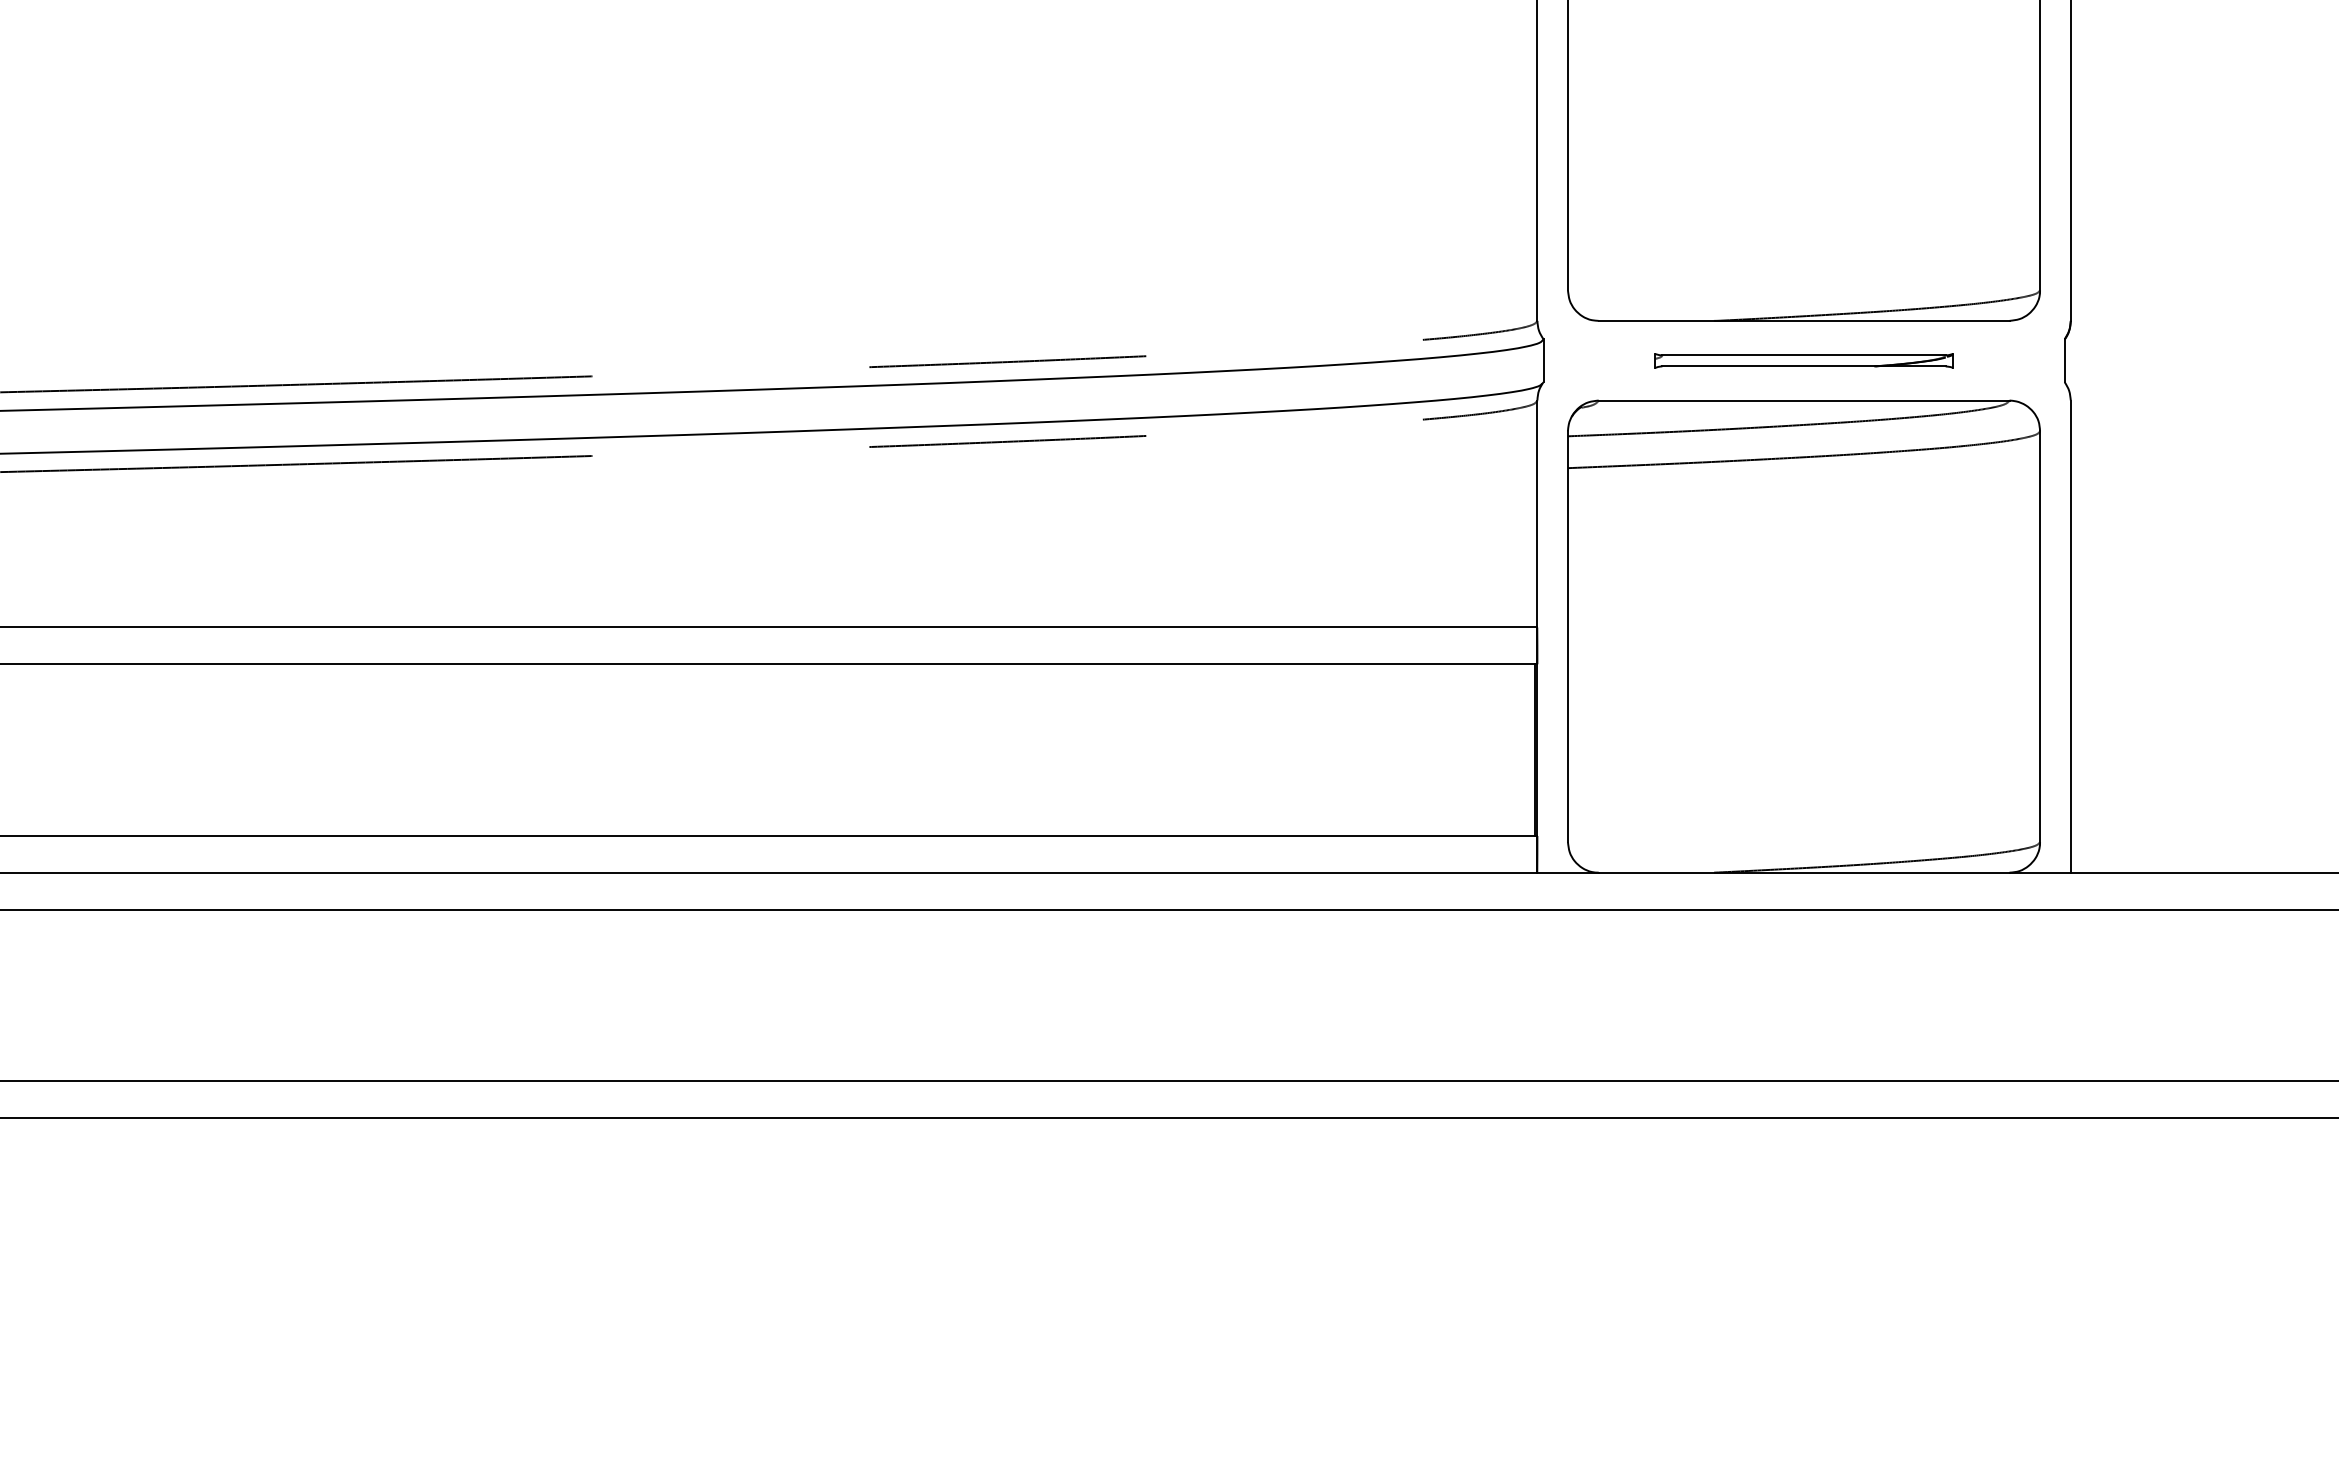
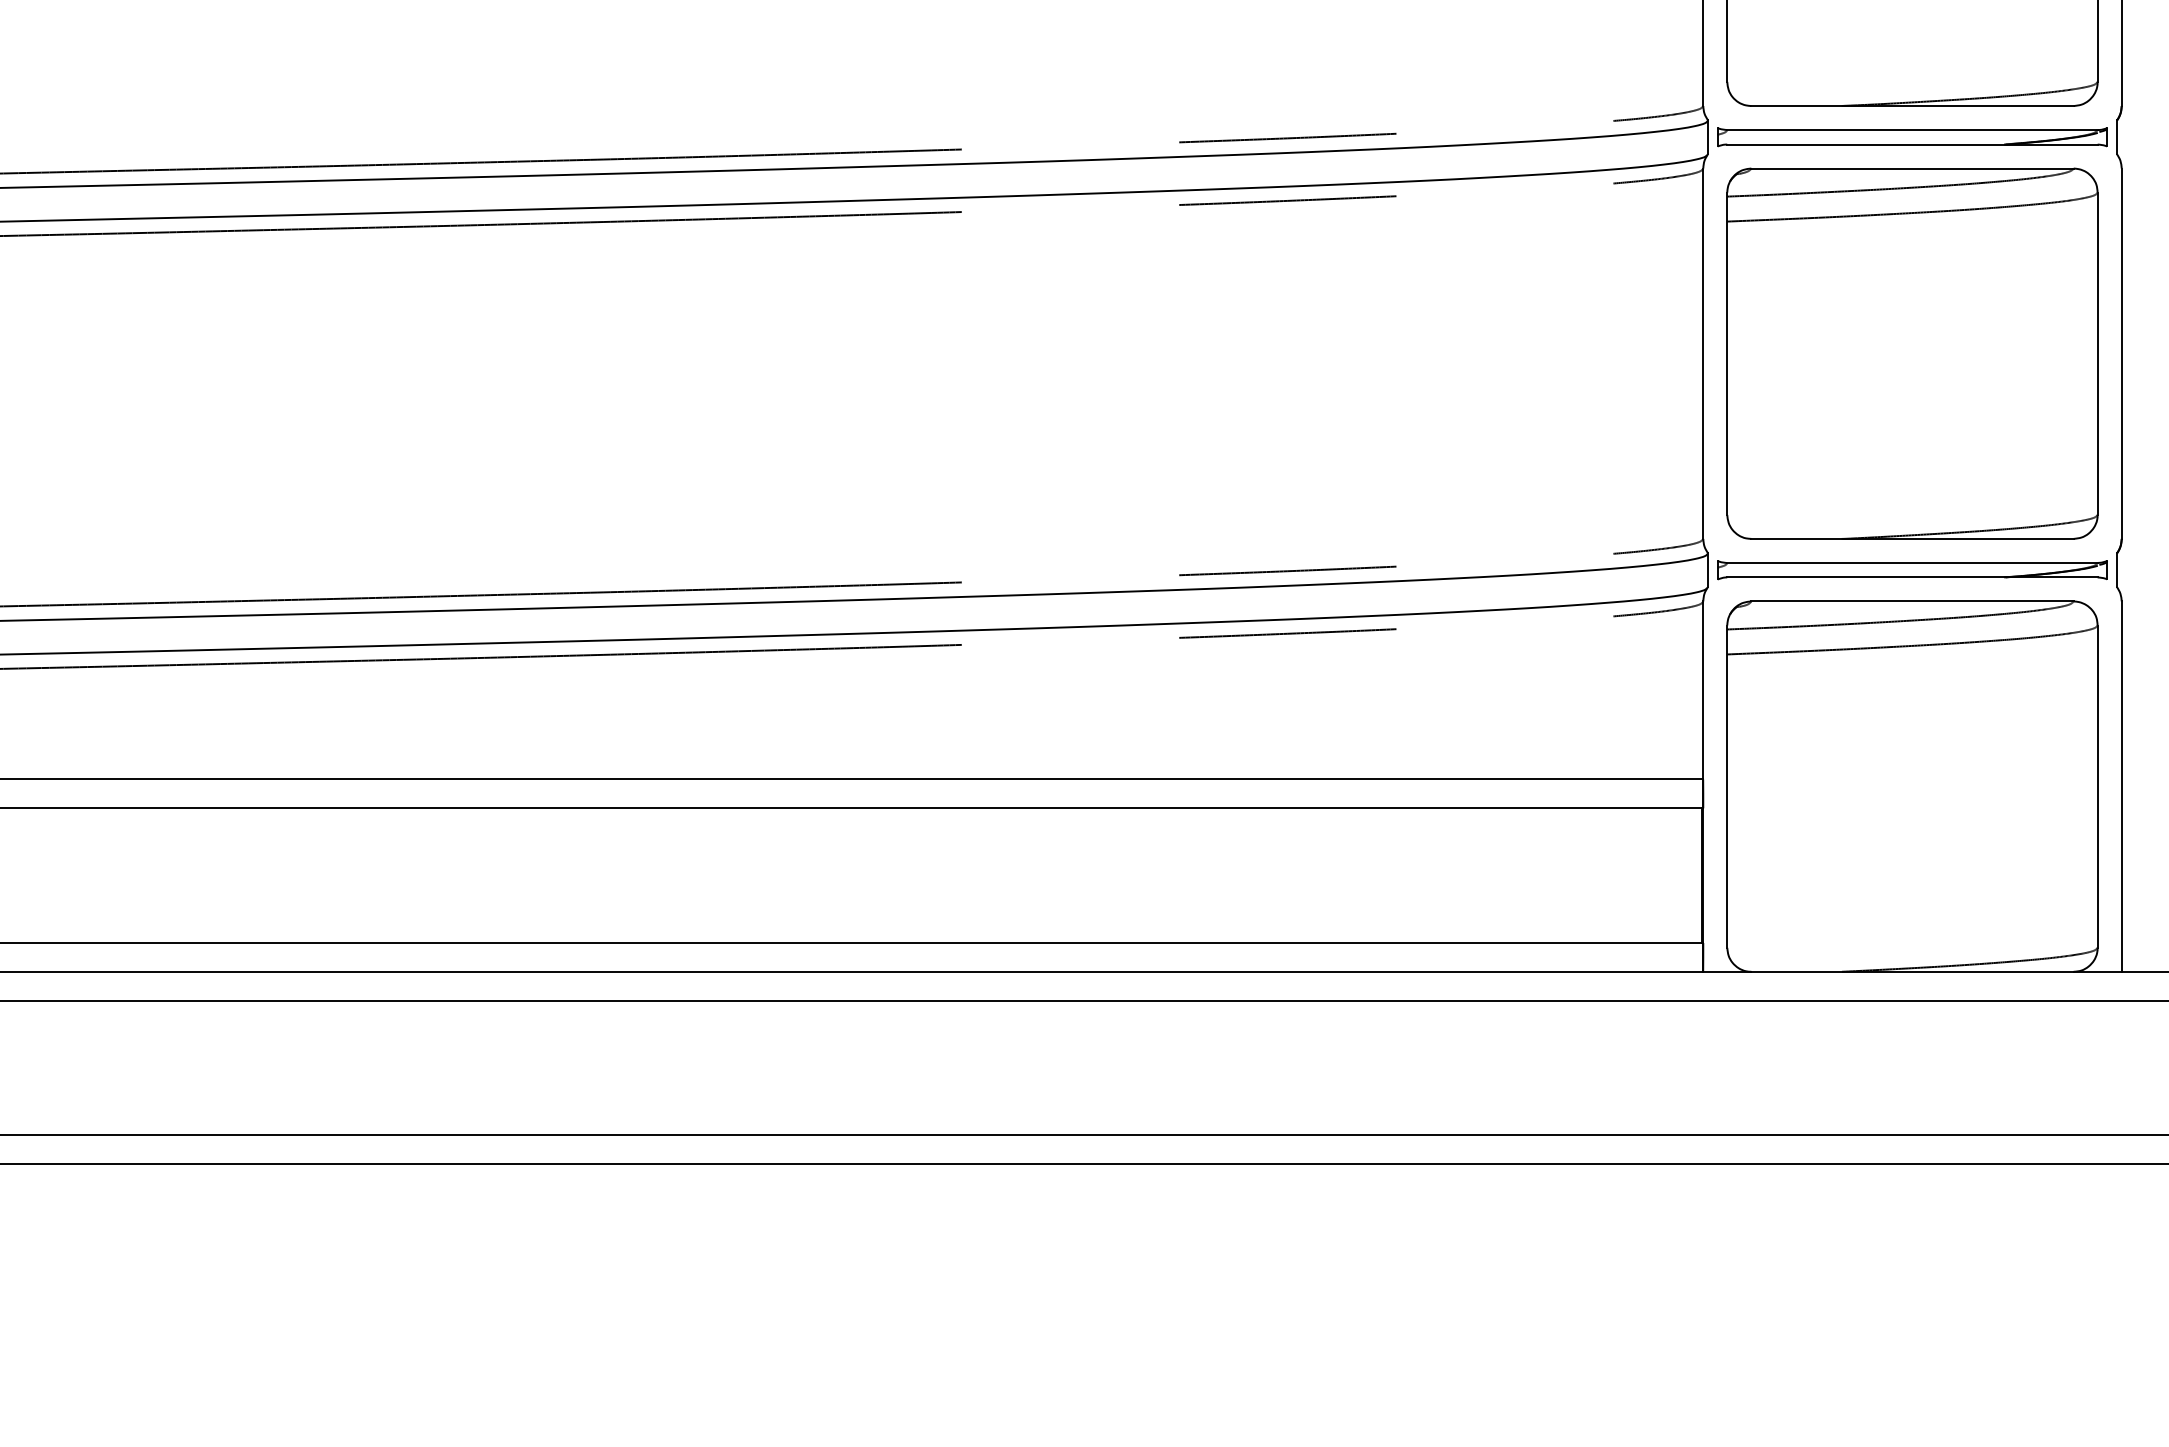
part: (1804, 361) -> (1912, 570), size x1.67

